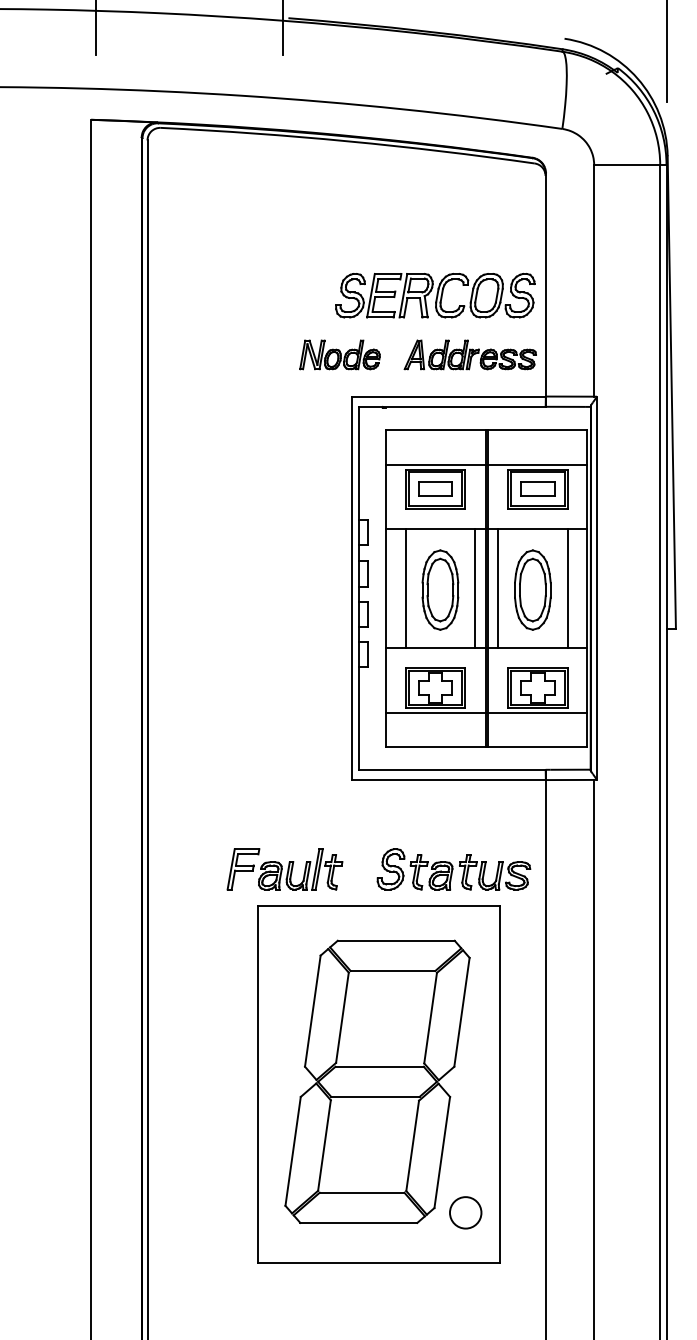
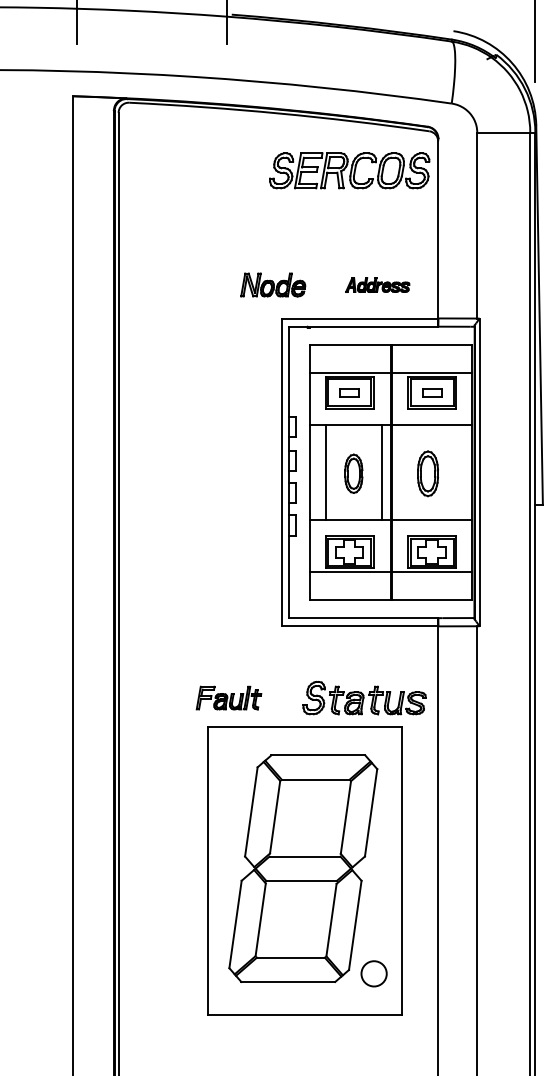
part: (435, 295) -> (349, 170), moved
part: (469, 354) -> (377, 284), size x0.6
part: (435, 488) -> (349, 392), size x0.7
part: (537, 488) -> (431, 392), size x0.7
line: (498, 588) -> (400, 472), removed
line: (567, 588) -> (455, 472), removed
part: (440, 589) -> (353, 473), size x0.6
part: (532, 589) -> (427, 473), size x0.7
part: (284, 869) -> (228, 698), size x0.7

